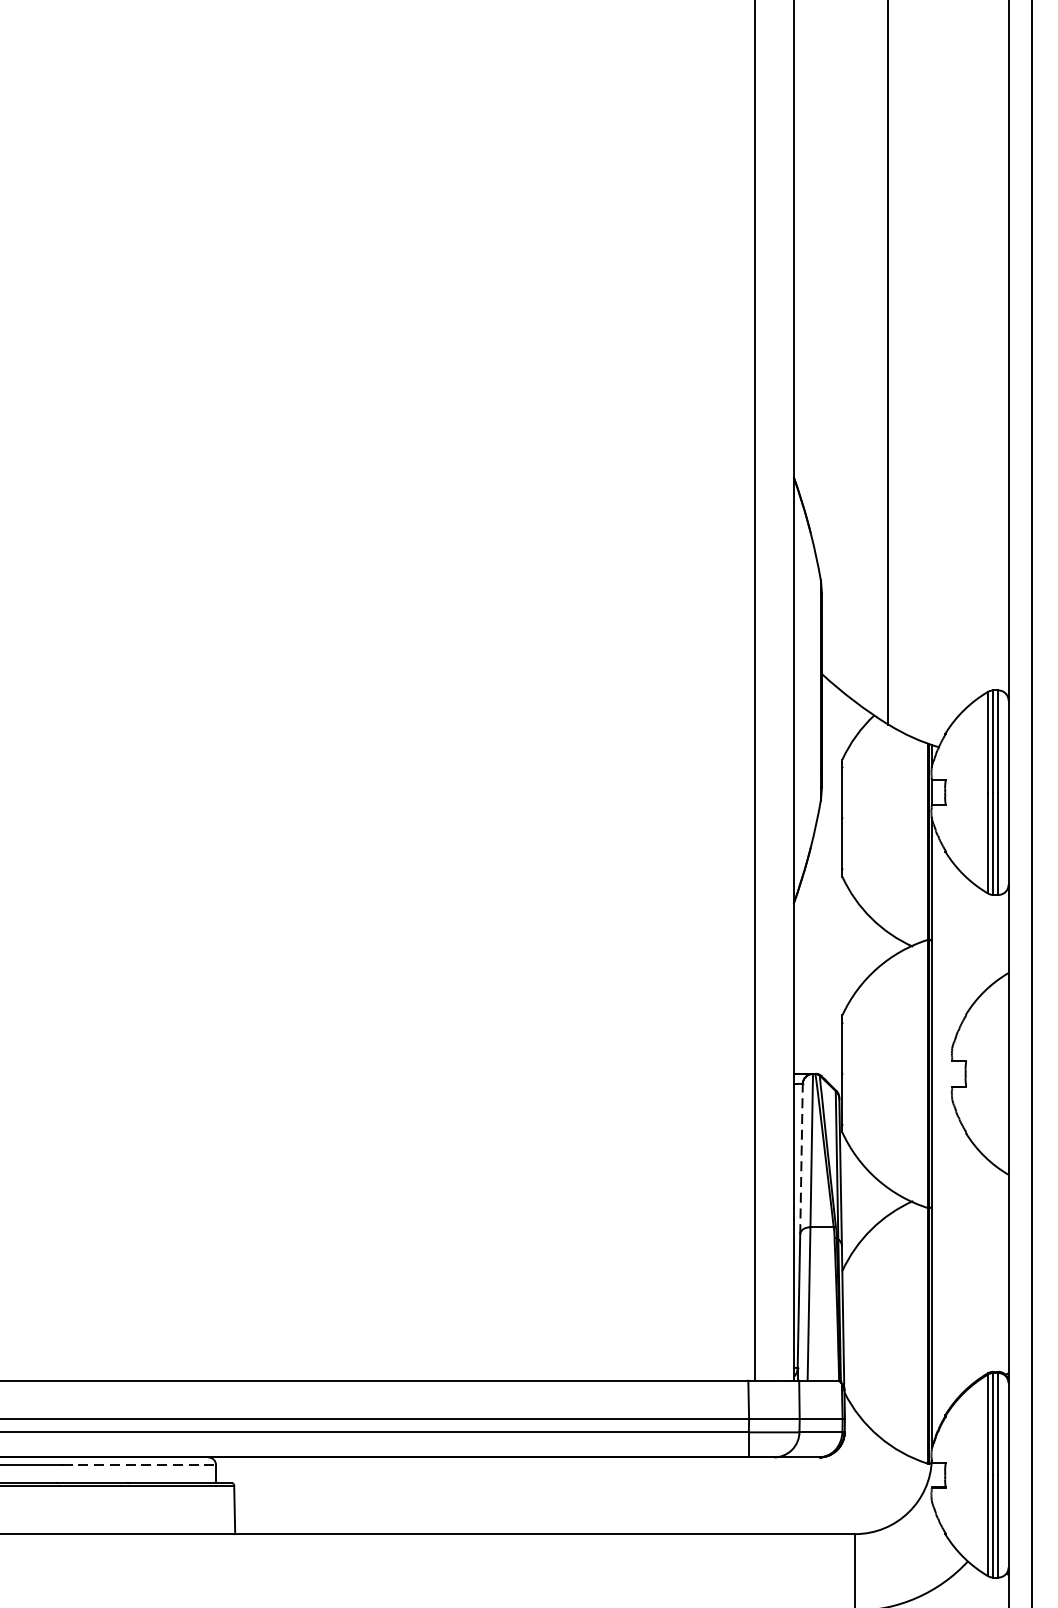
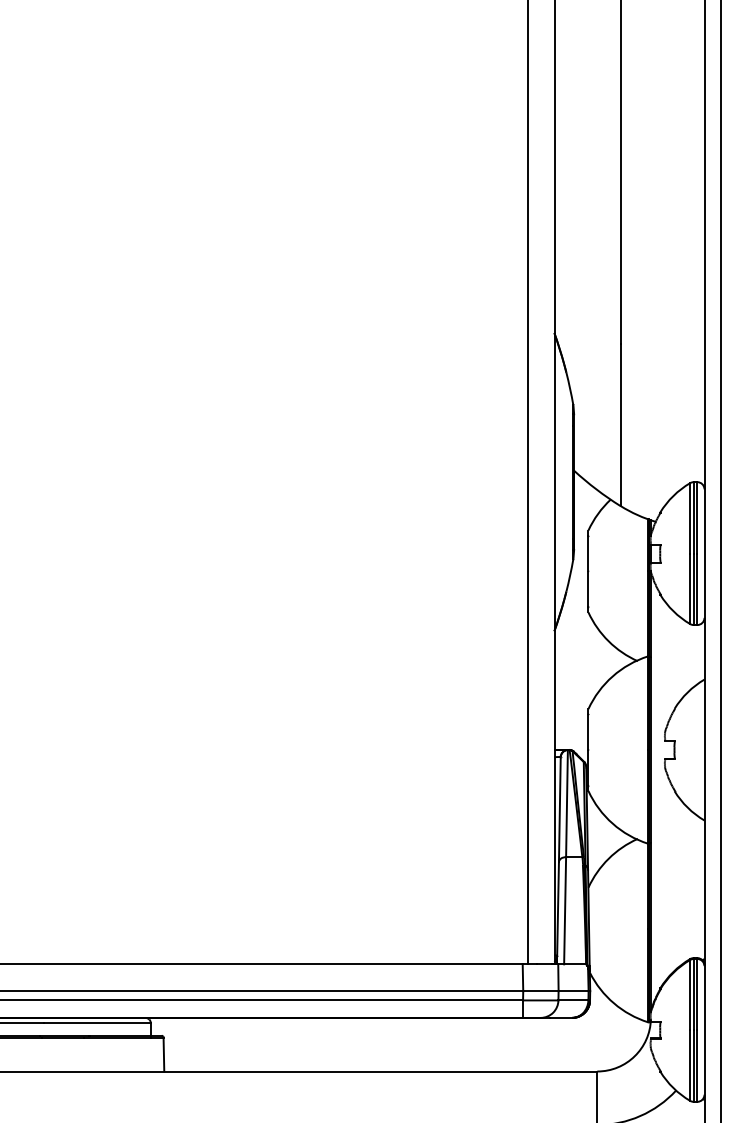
line: (801, 1159) -> (559, 809), dashed -> solid
line: (139, 1465) -> (97, 1023), dashed -> solid

